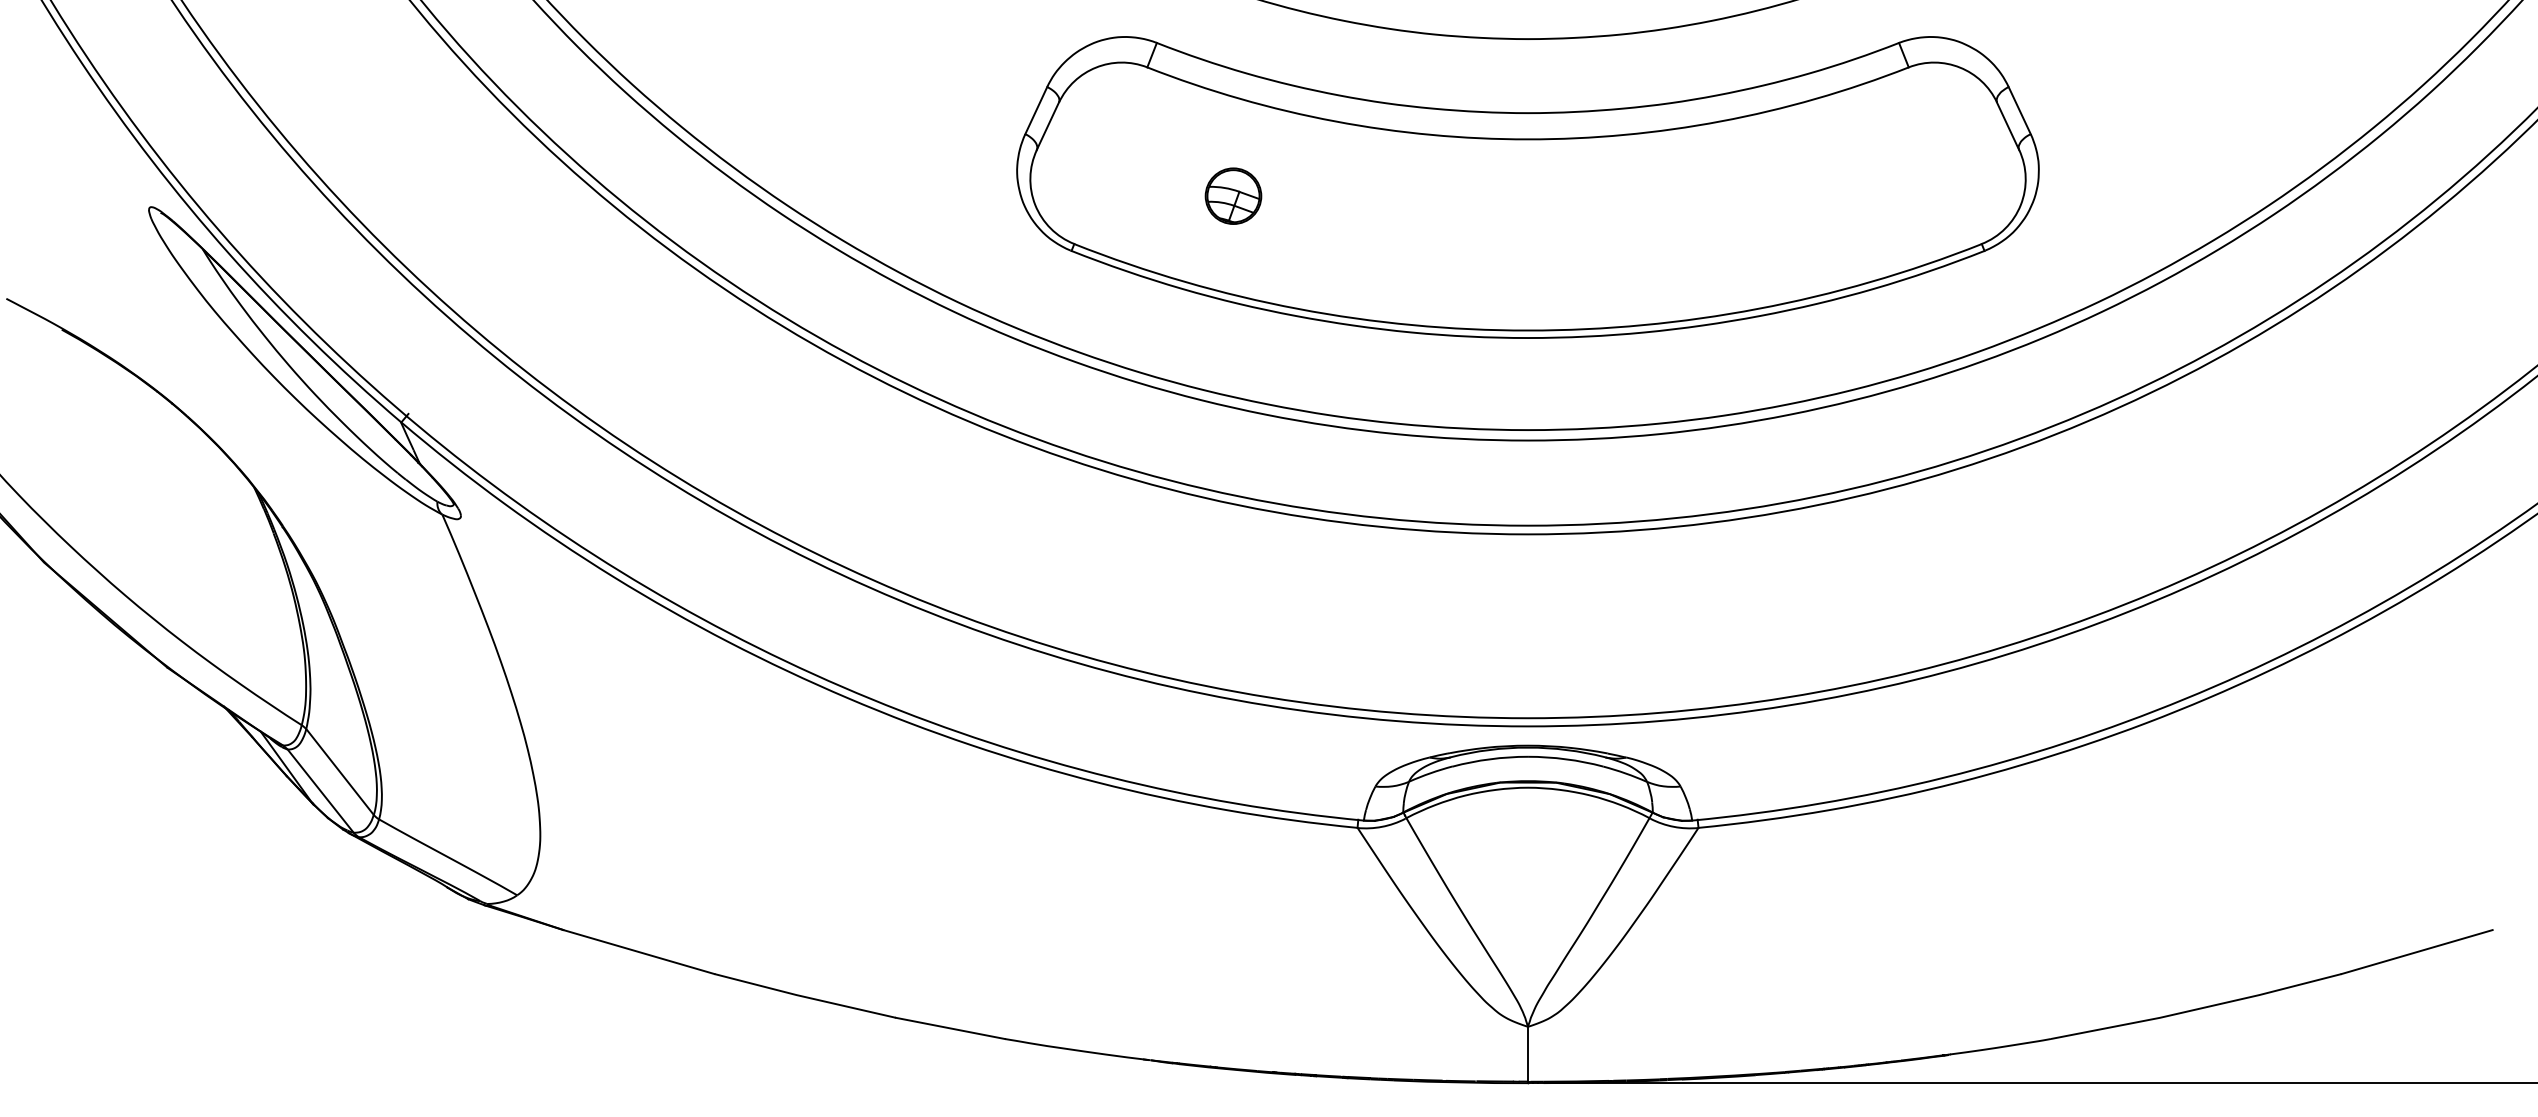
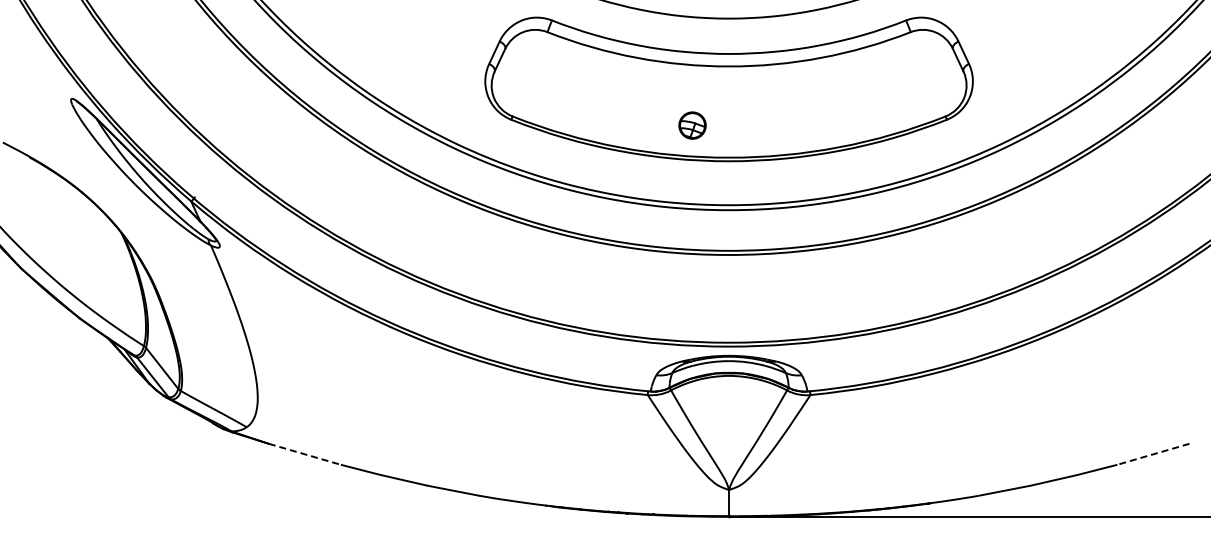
part: (1233, 195) -> (692, 125), moved
line: (638, 952) -> (304, 454), solid -> dashed
line: (2417, 952) -> (1153, 454), solid -> dashed

